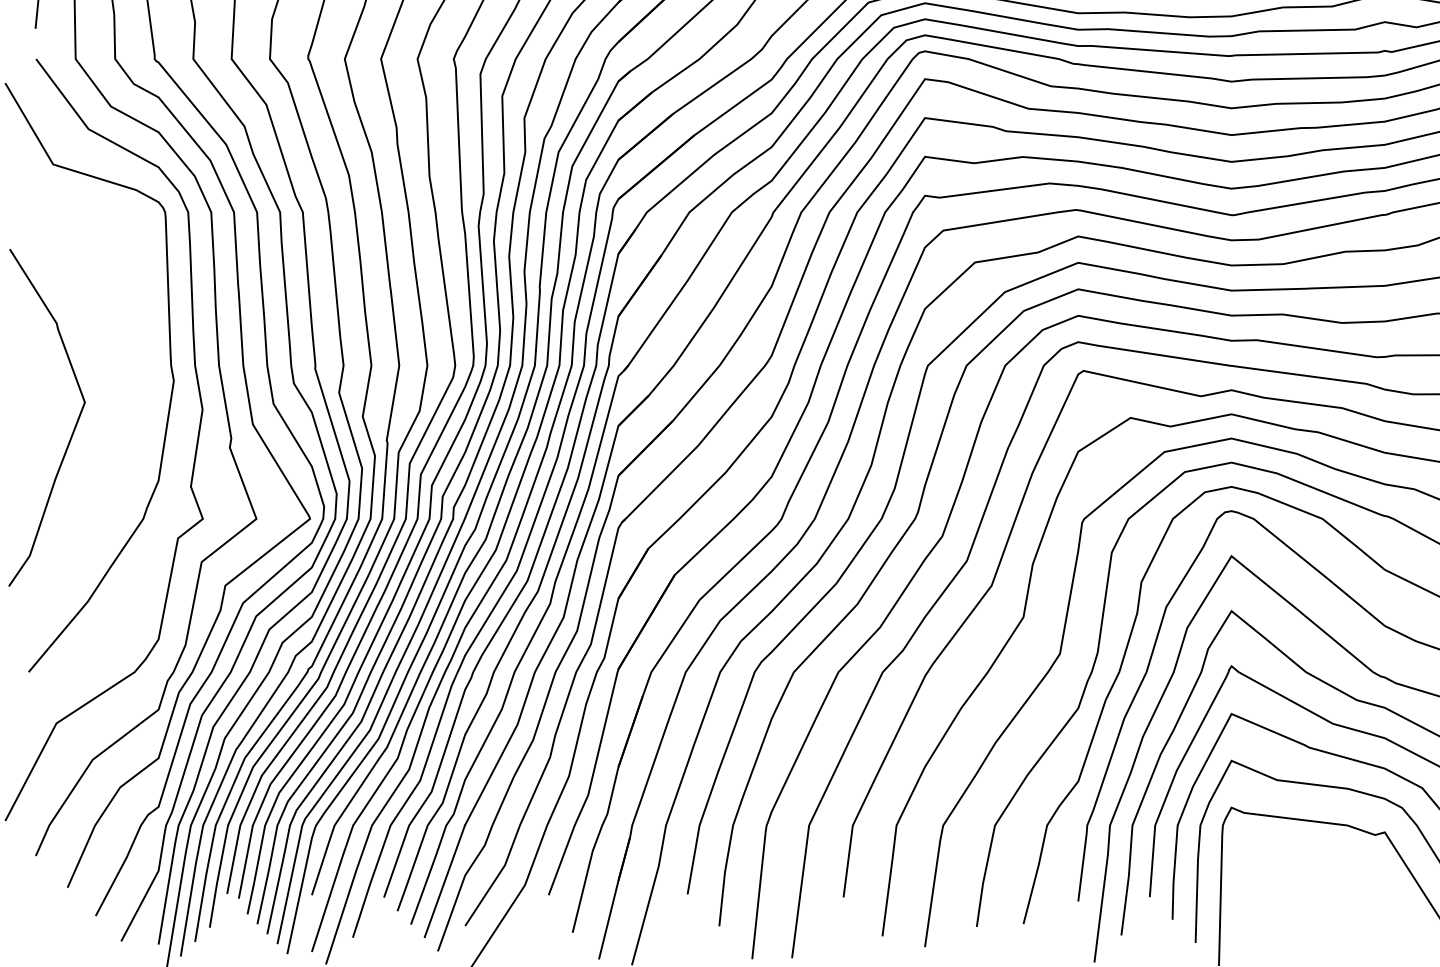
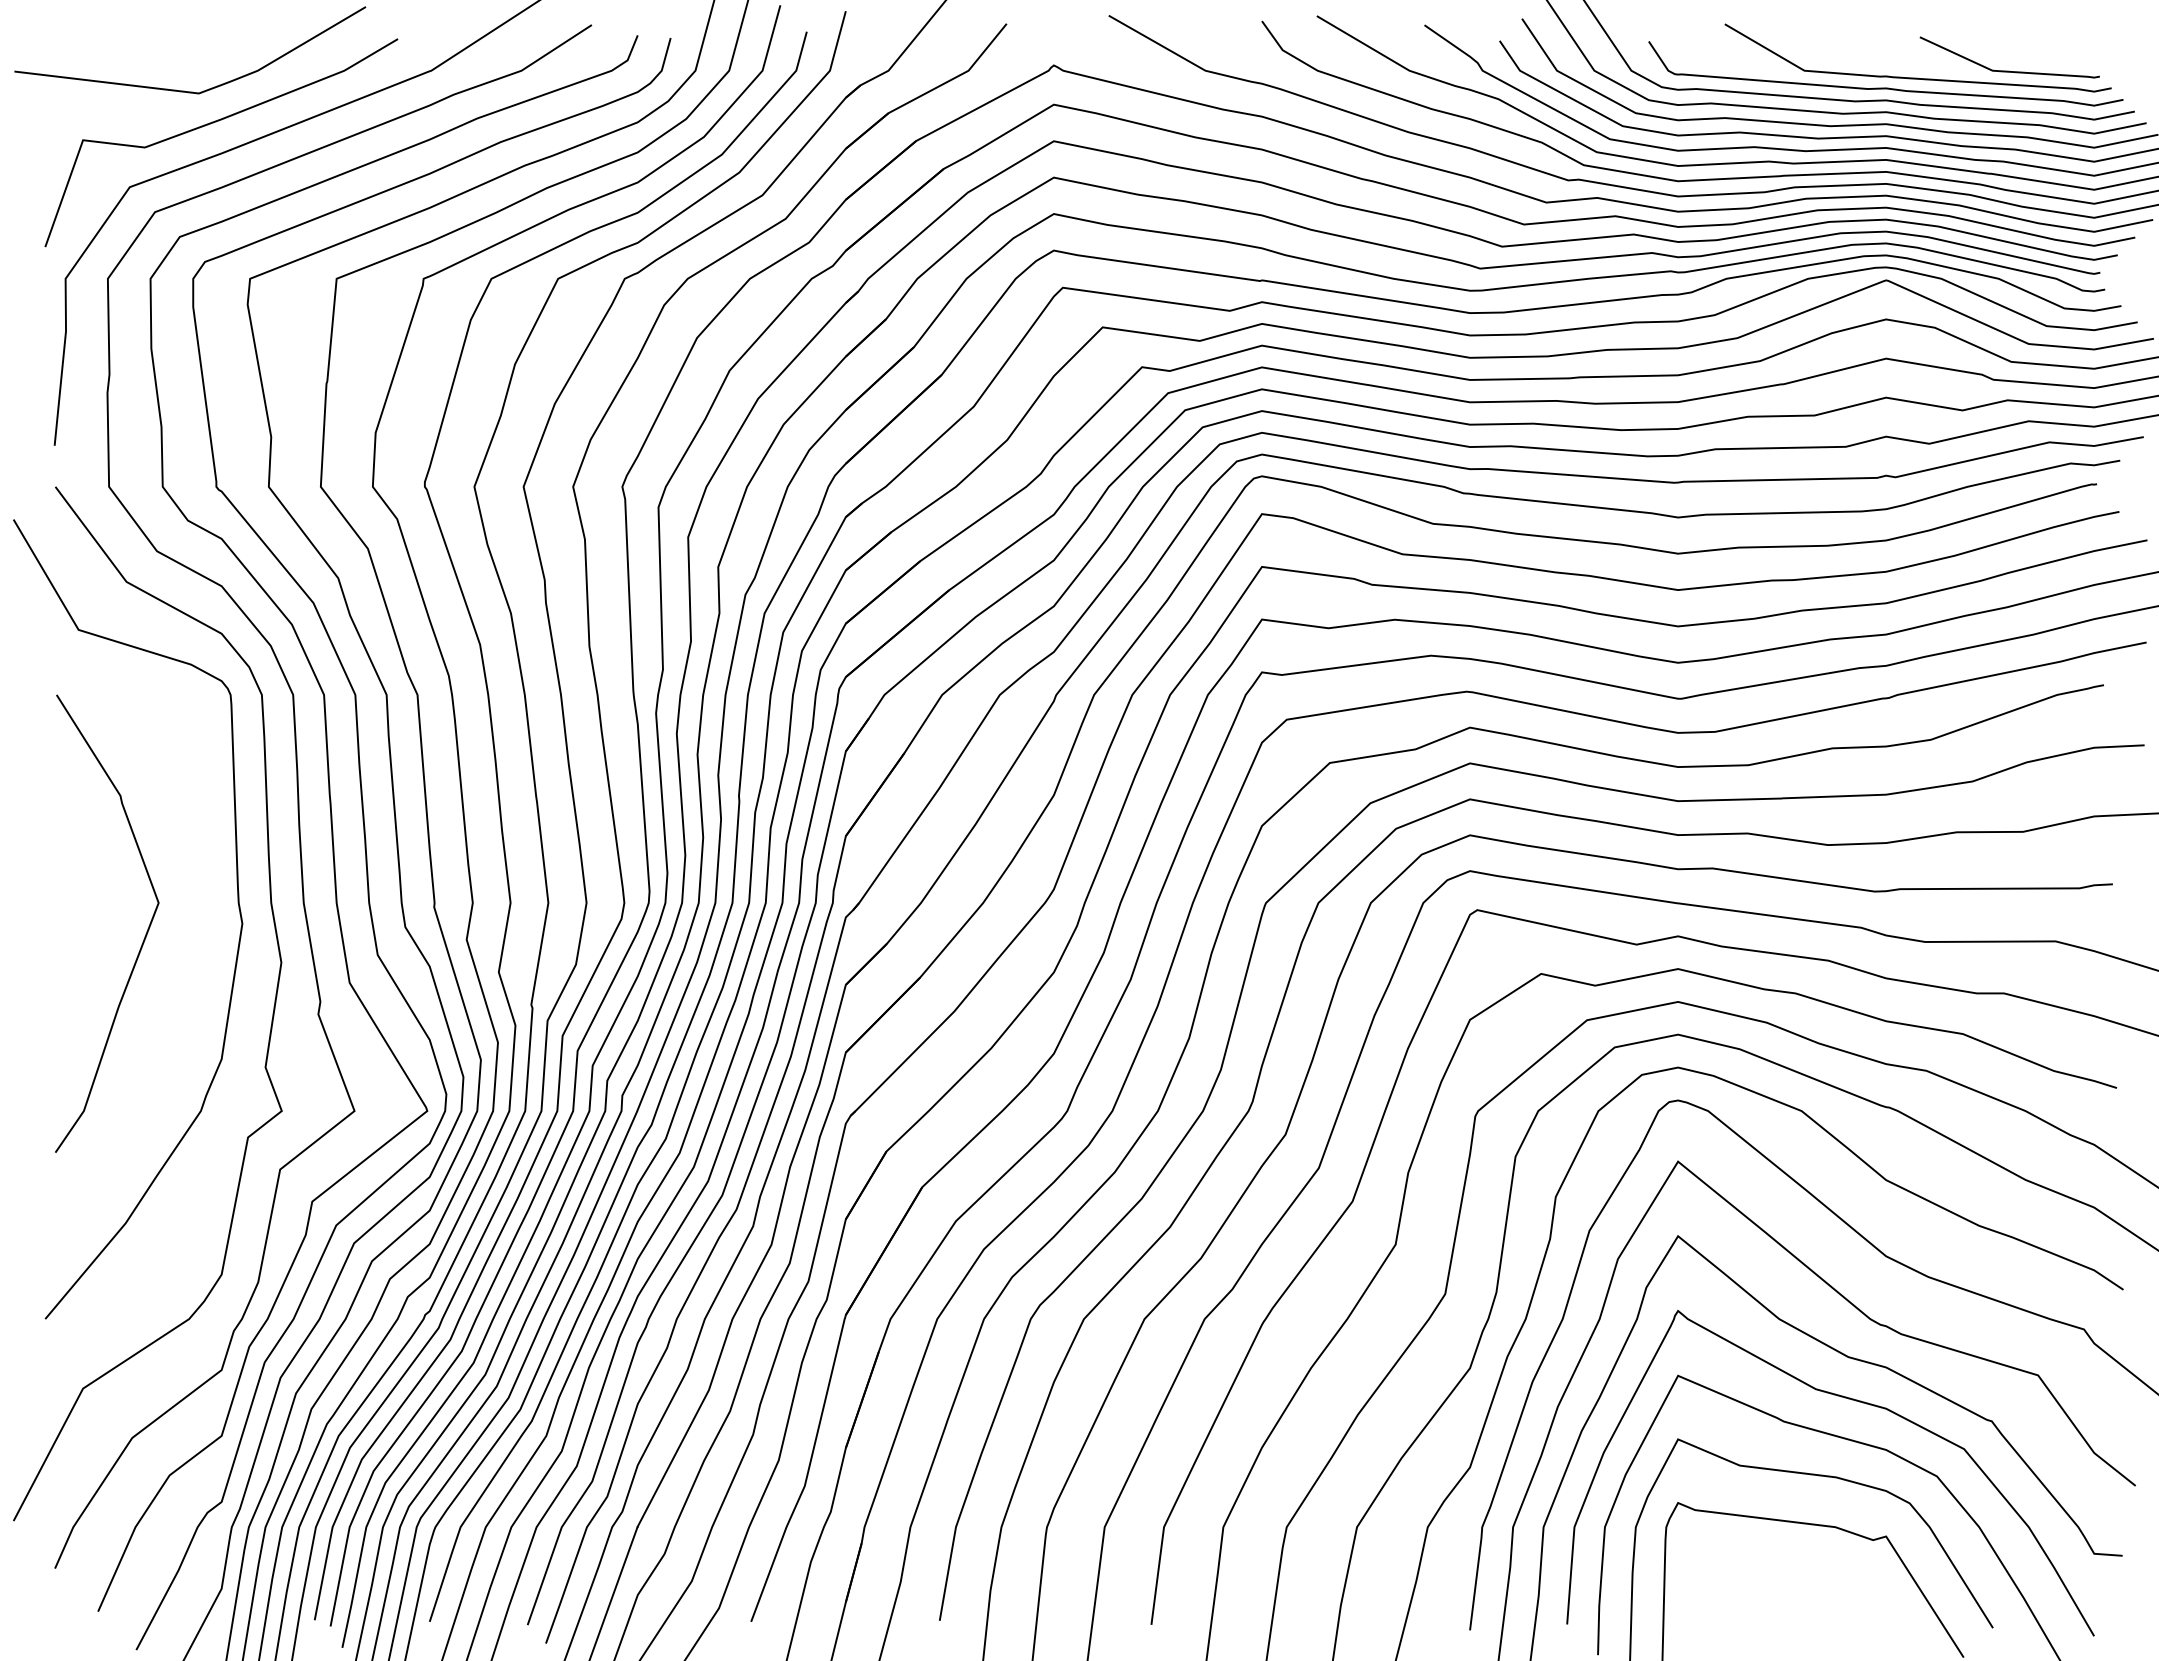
curve: (74, 427) -> (144, 936), moved

